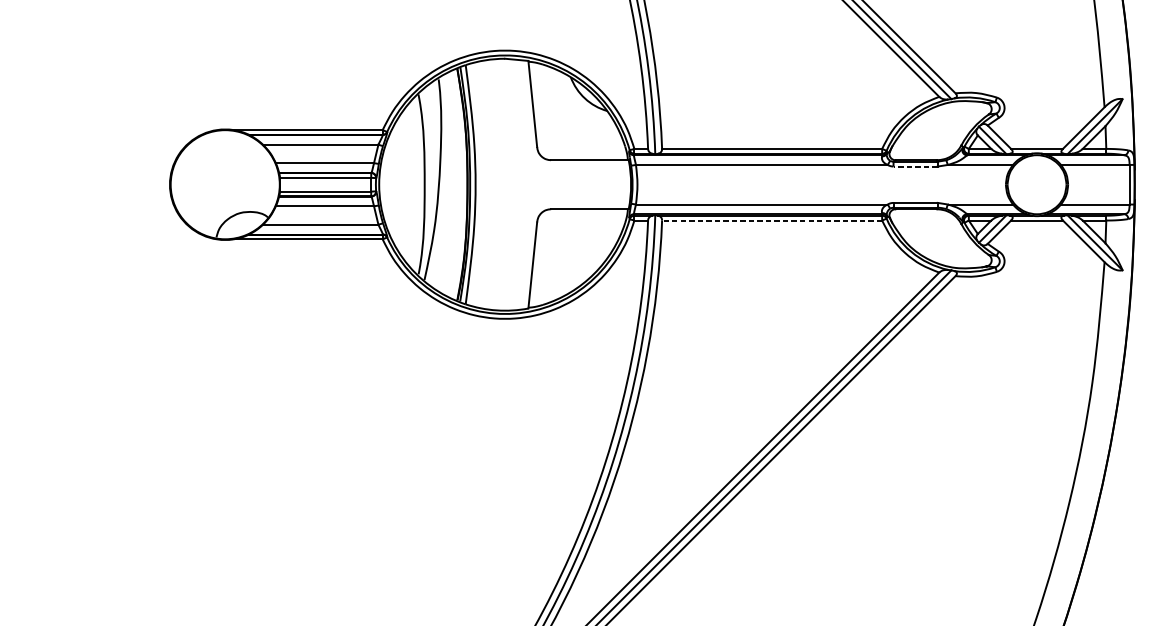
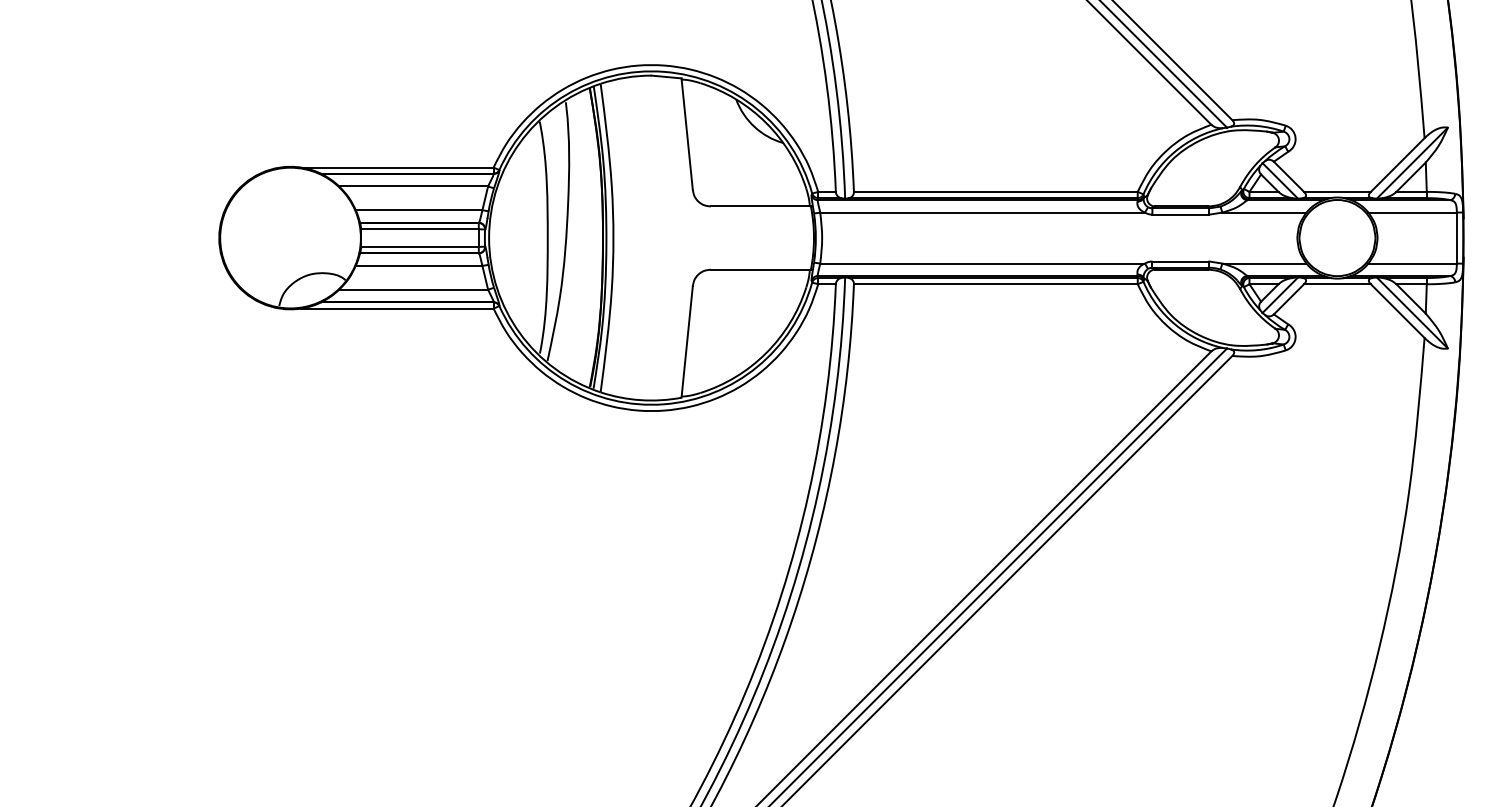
line: (915, 166) -> (1180, 214), dashed -> solid
line: (771, 220) -> (995, 284), dashed -> solid

